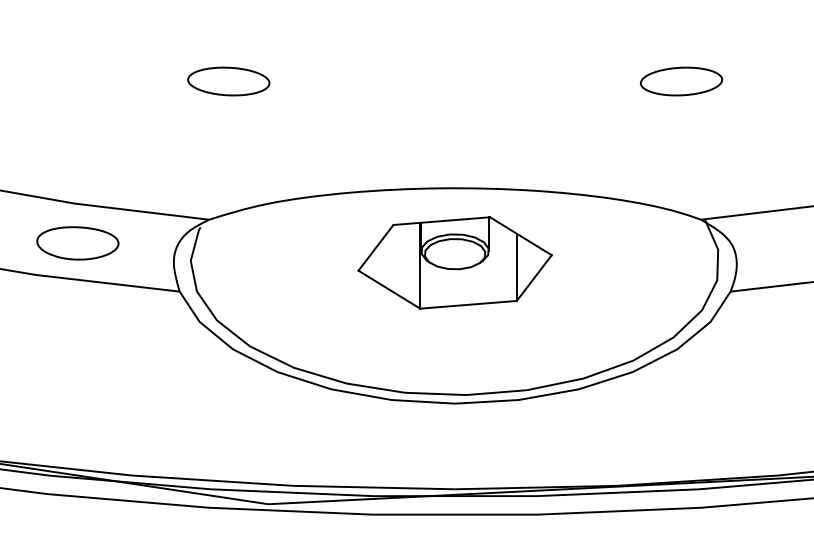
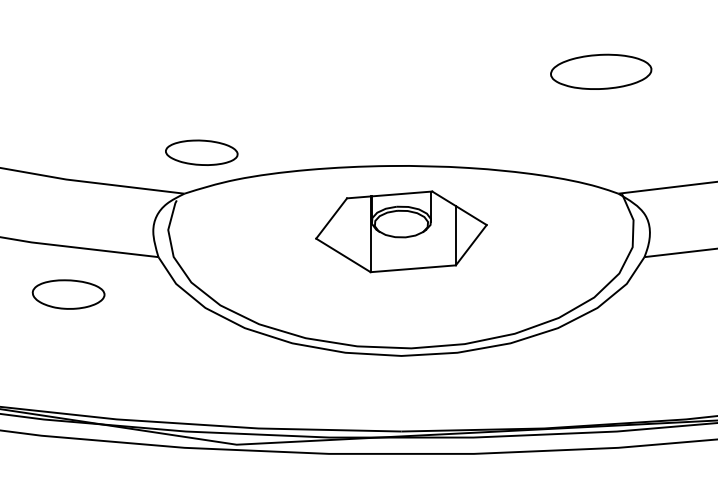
part: (228, 81) -> (201, 152), moved
part: (680, 81) -> (600, 71), size x1.4
part: (77, 243) -> (68, 294), moved

